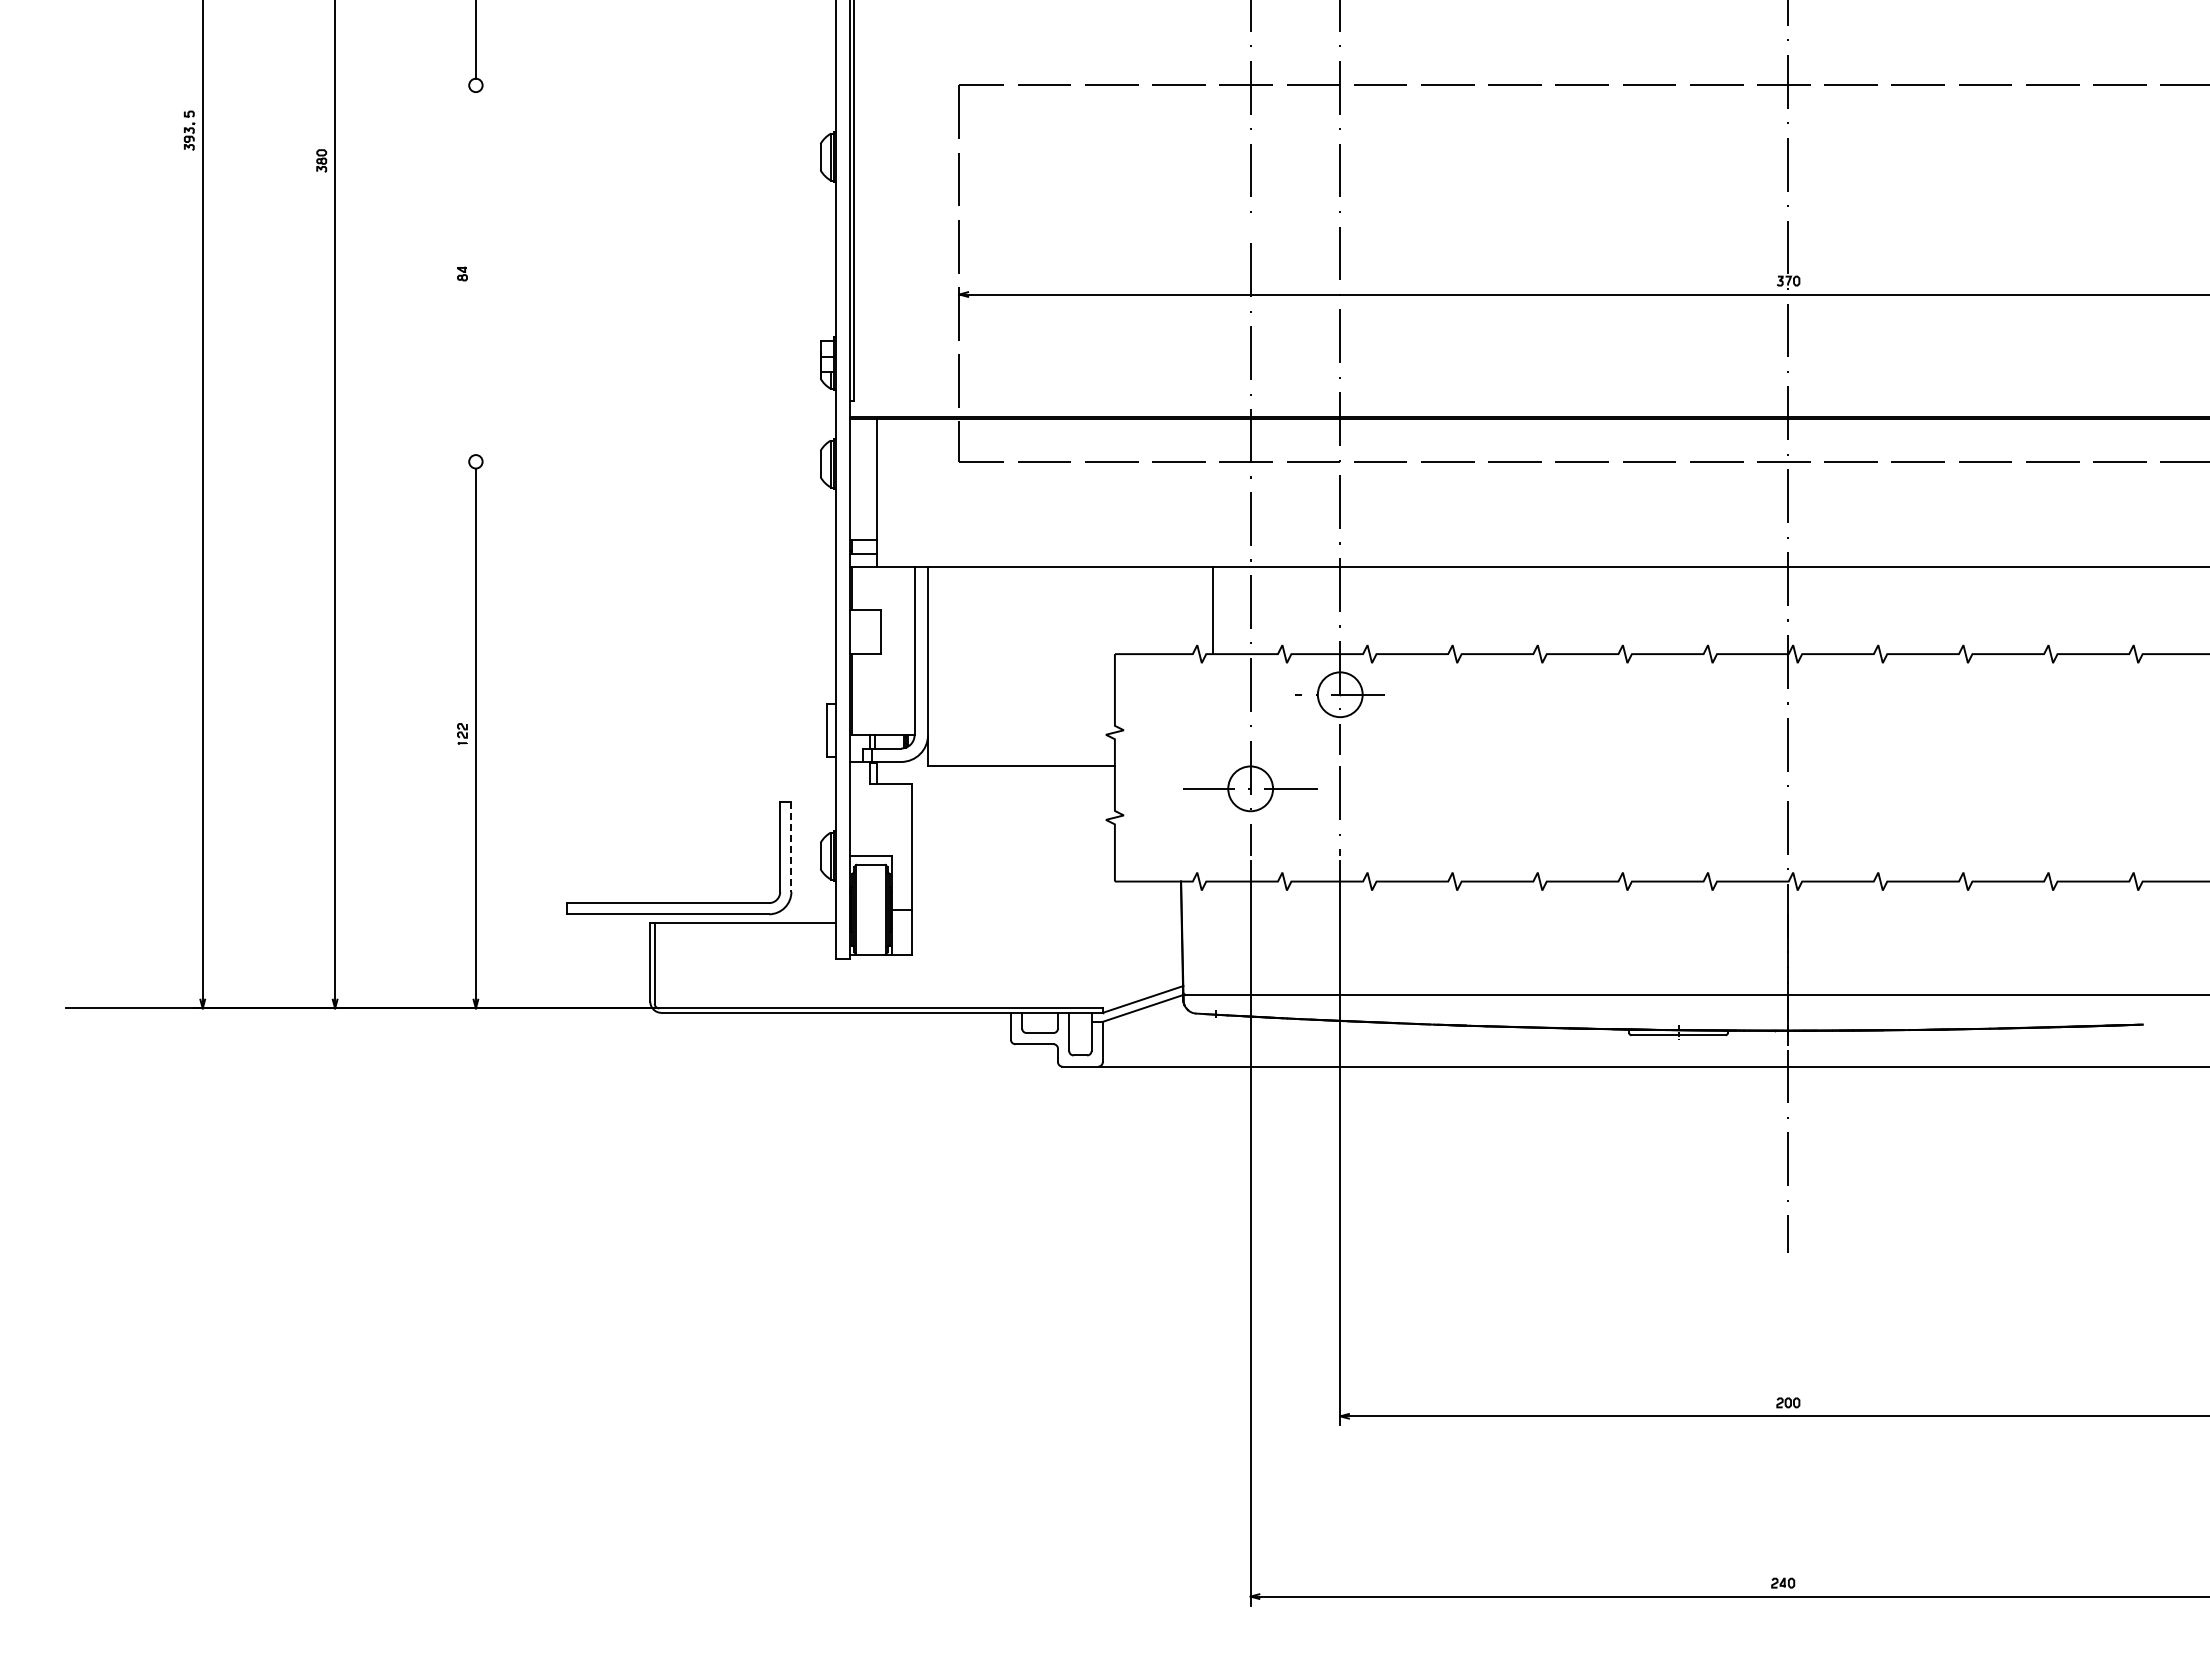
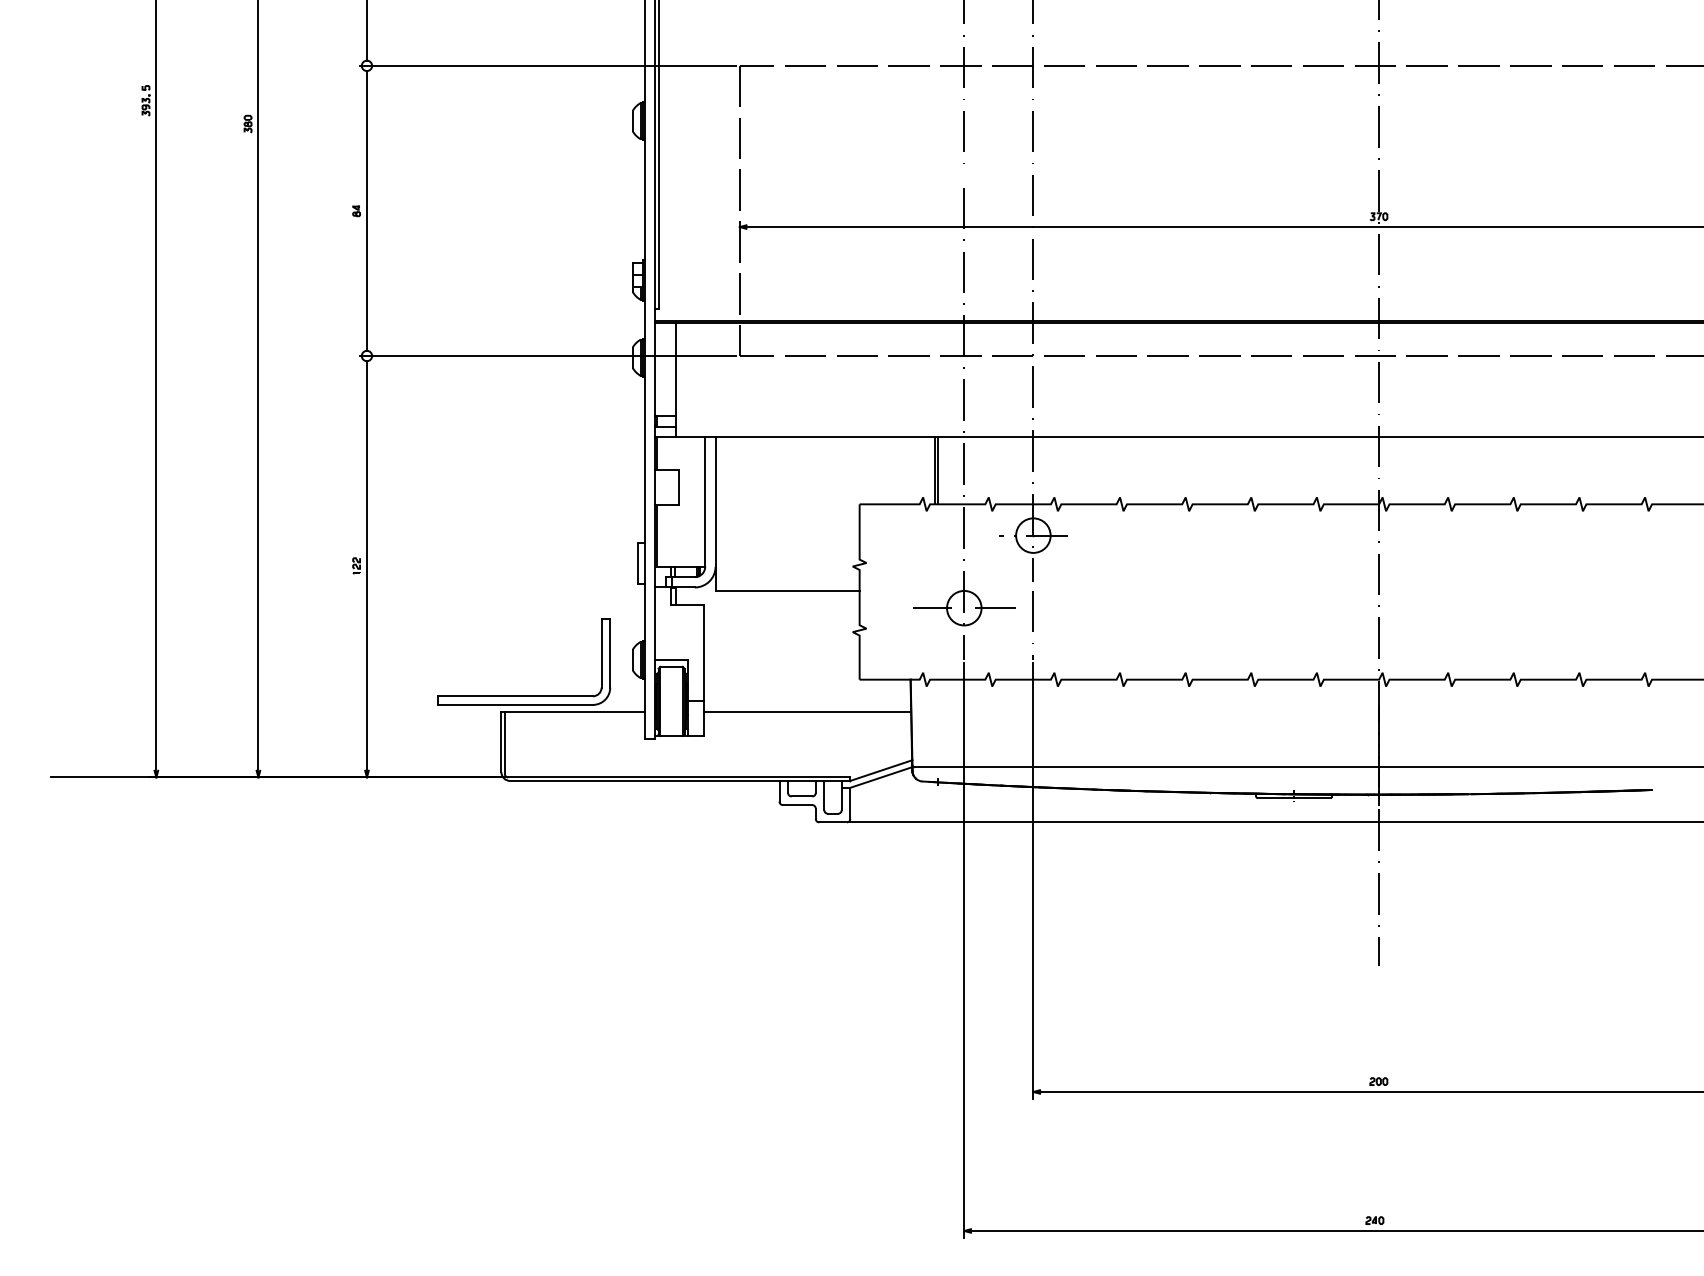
line: (710, 85) -> (547, 65), added
line: (475, 273) -> (366, 210), added
line: (710, 461) -> (547, 355), added
line: (1217, 610) -> (938, 470), added
line: (791, 847) -> (610, 653), dashed -> solid
line: (1046, 923) -> (806, 712), added

